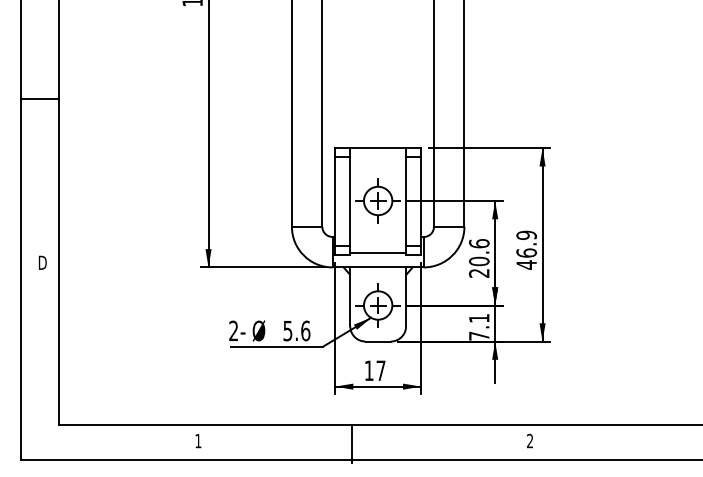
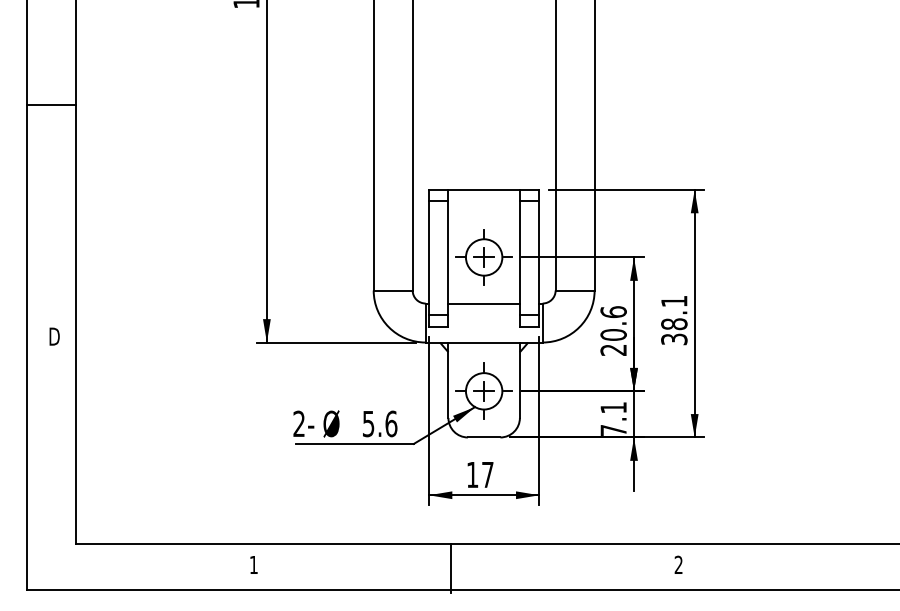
line: (40, 98) -> (51, 105), moved
text: (526, 250) -> (674, 320), 46.9 -> 38.1
line: (377, 252) -> (483, 303), moved

